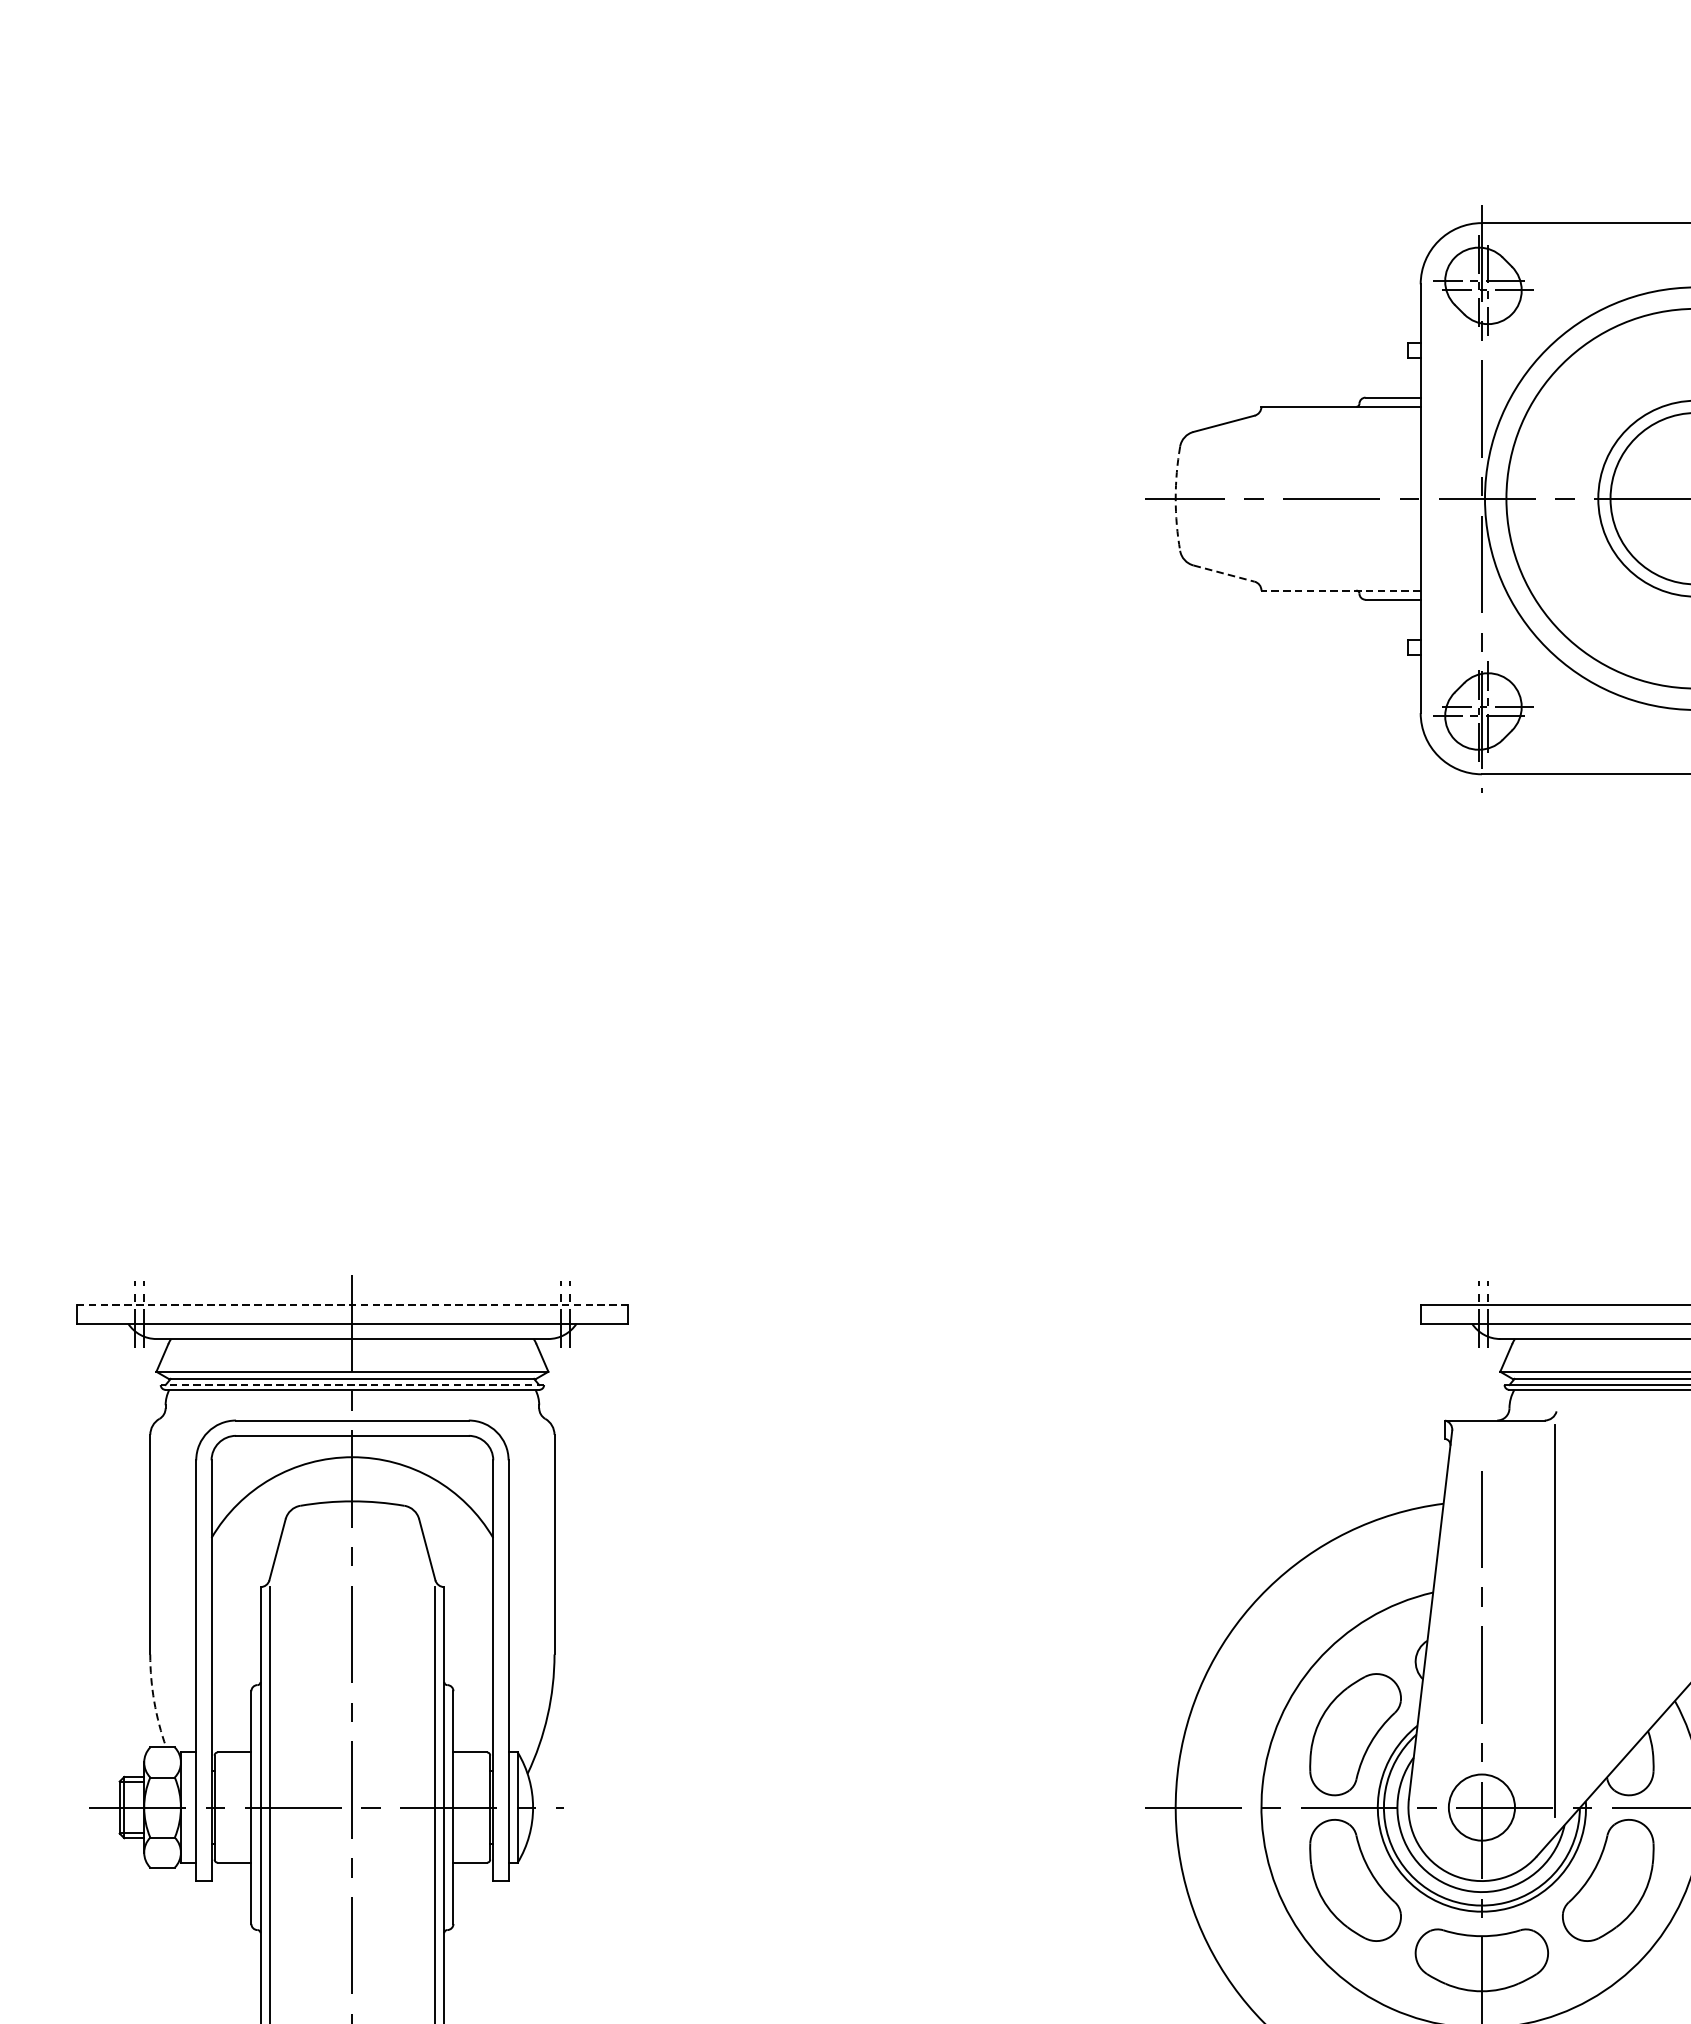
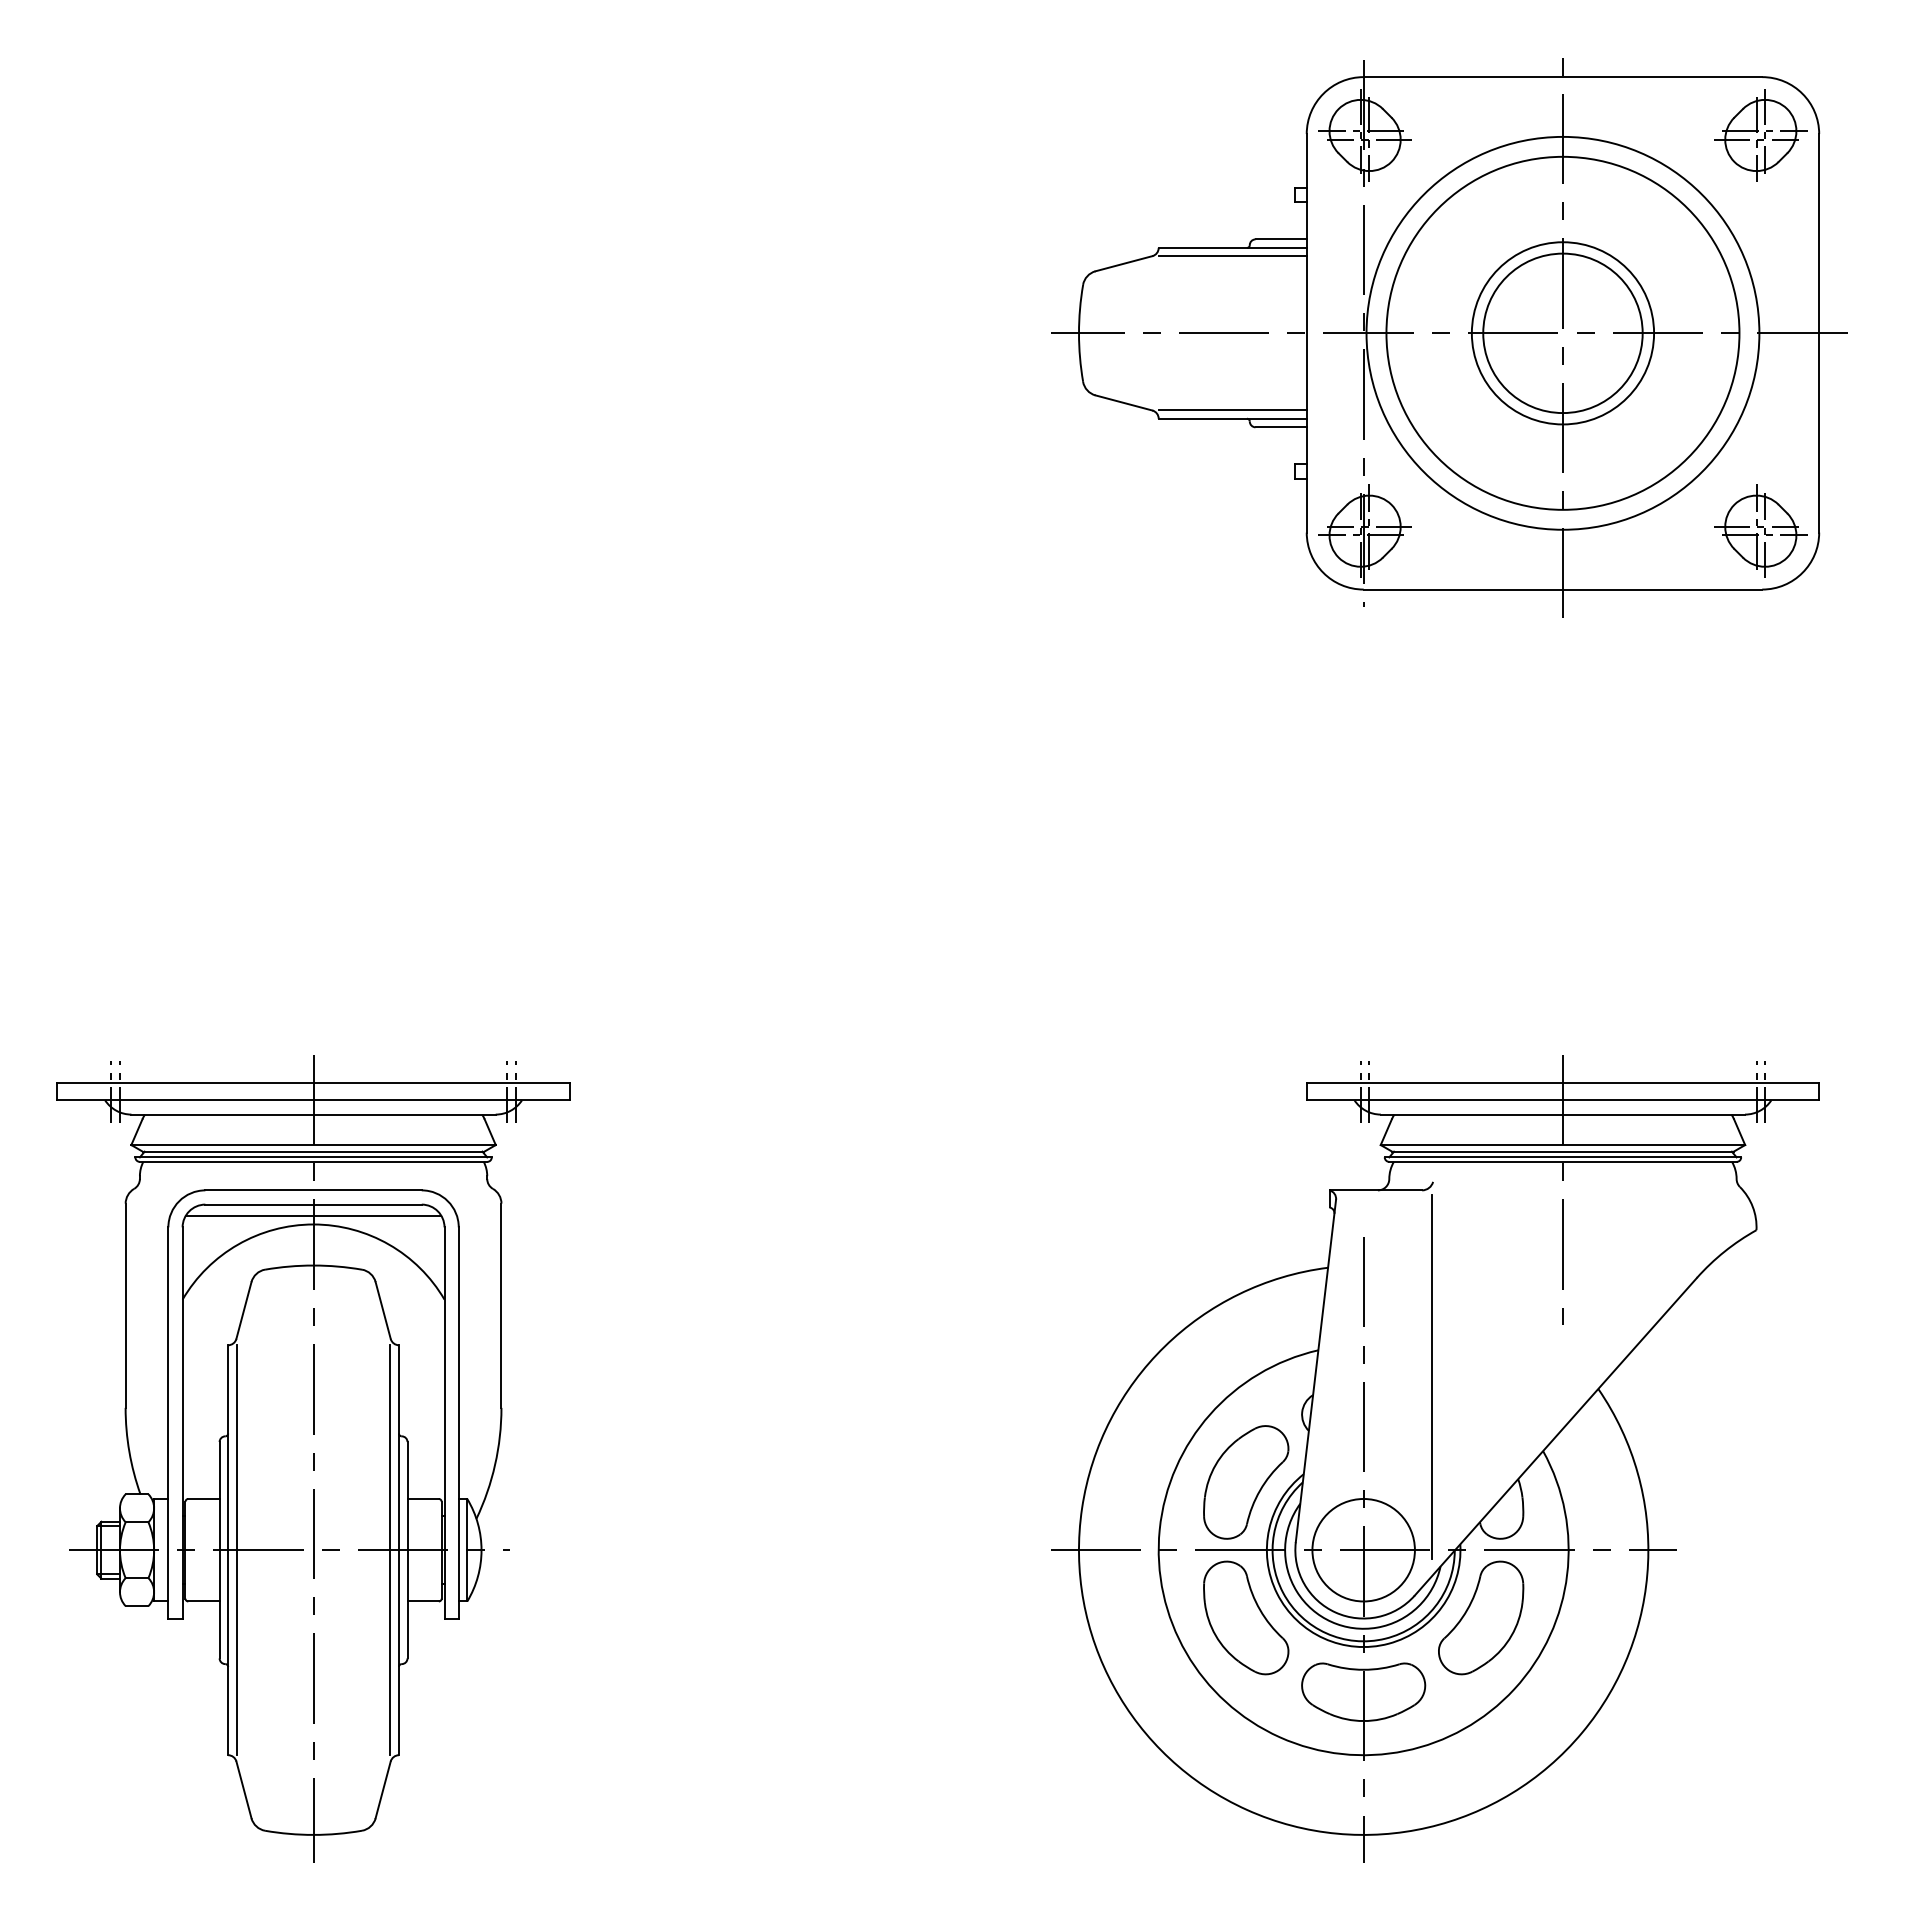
line: (1340, 416) -> (1232, 256), added
arc: (1175, 498) -> (1078, 333), dashed -> solid
line: (1224, 574) -> (1124, 403), dashed -> solid
line: (1340, 581) -> (1232, 410), added
line: (1340, 590) -> (1232, 418), dashed -> solid
line: (353, 1305) -> (314, 1083), dashed -> solid
line: (352, 1385) -> (313, 1157), dashed -> solid
line: (352, 1448) -> (313, 1216), added
arc: (154, 1701) -> (129, 1451), dashed -> solid
circle: (1481, 1806) -> (1363, 1549), size x1.67

